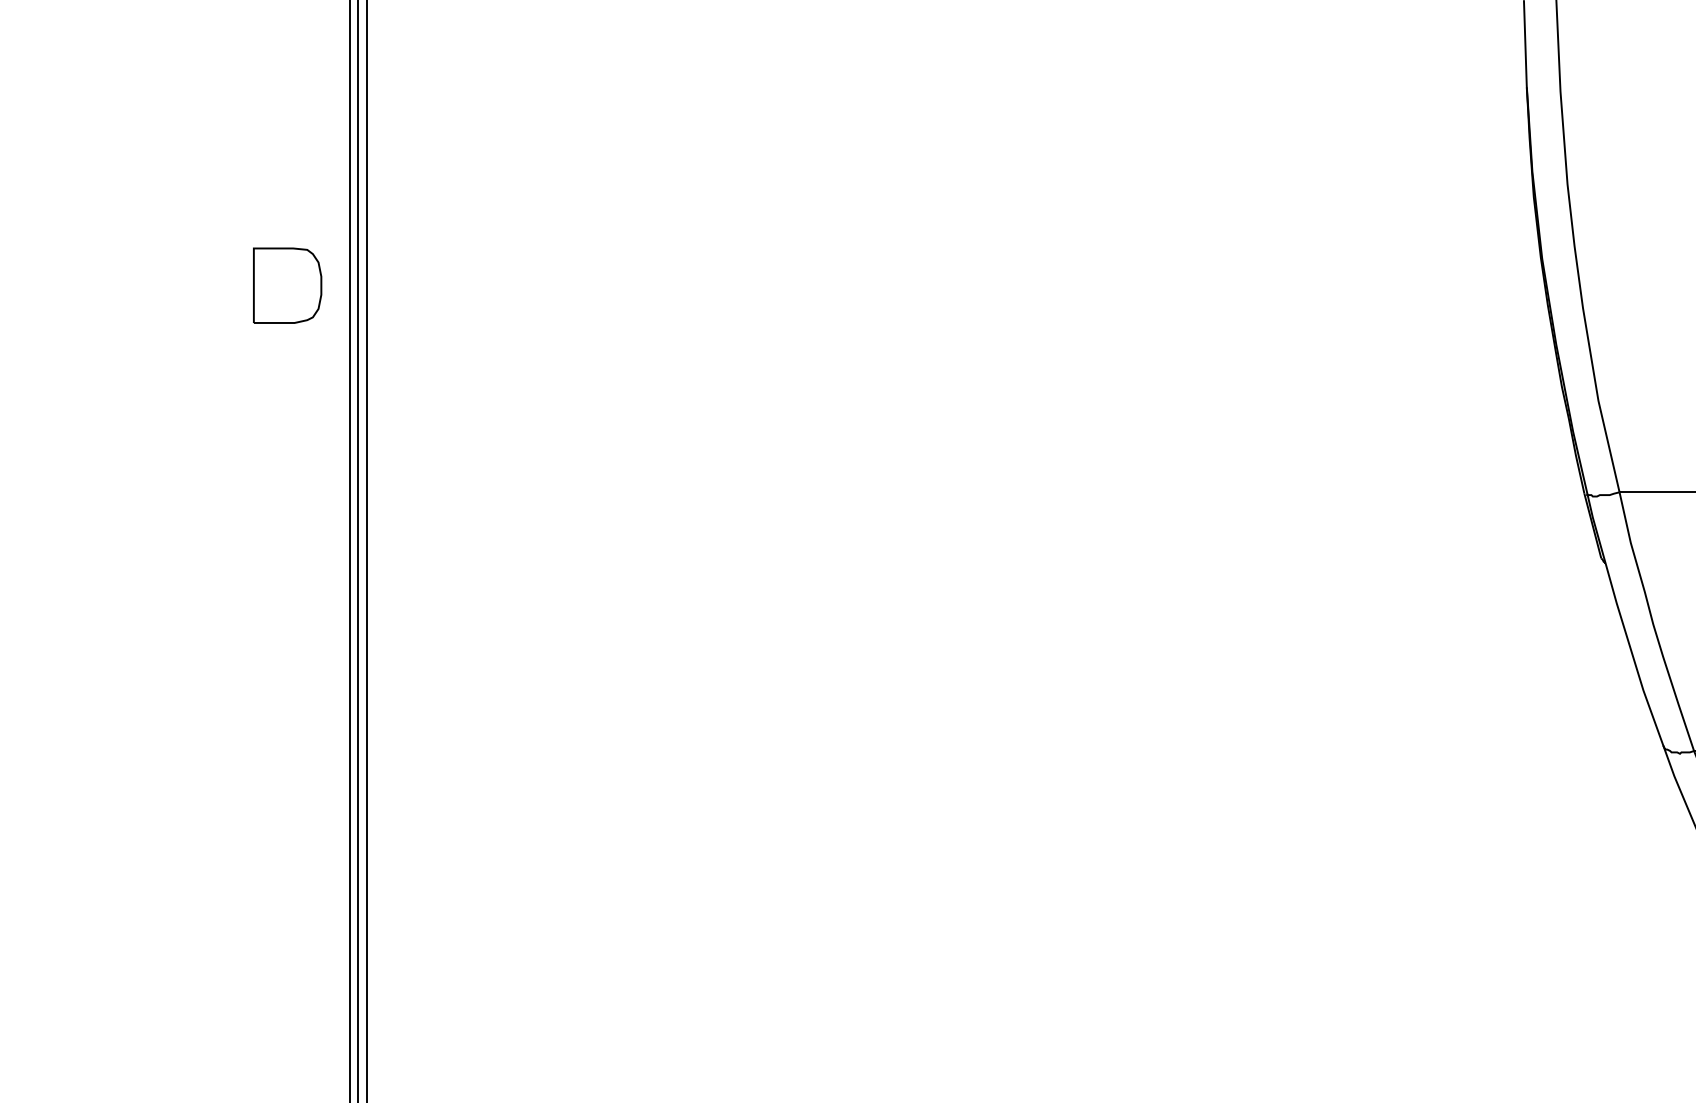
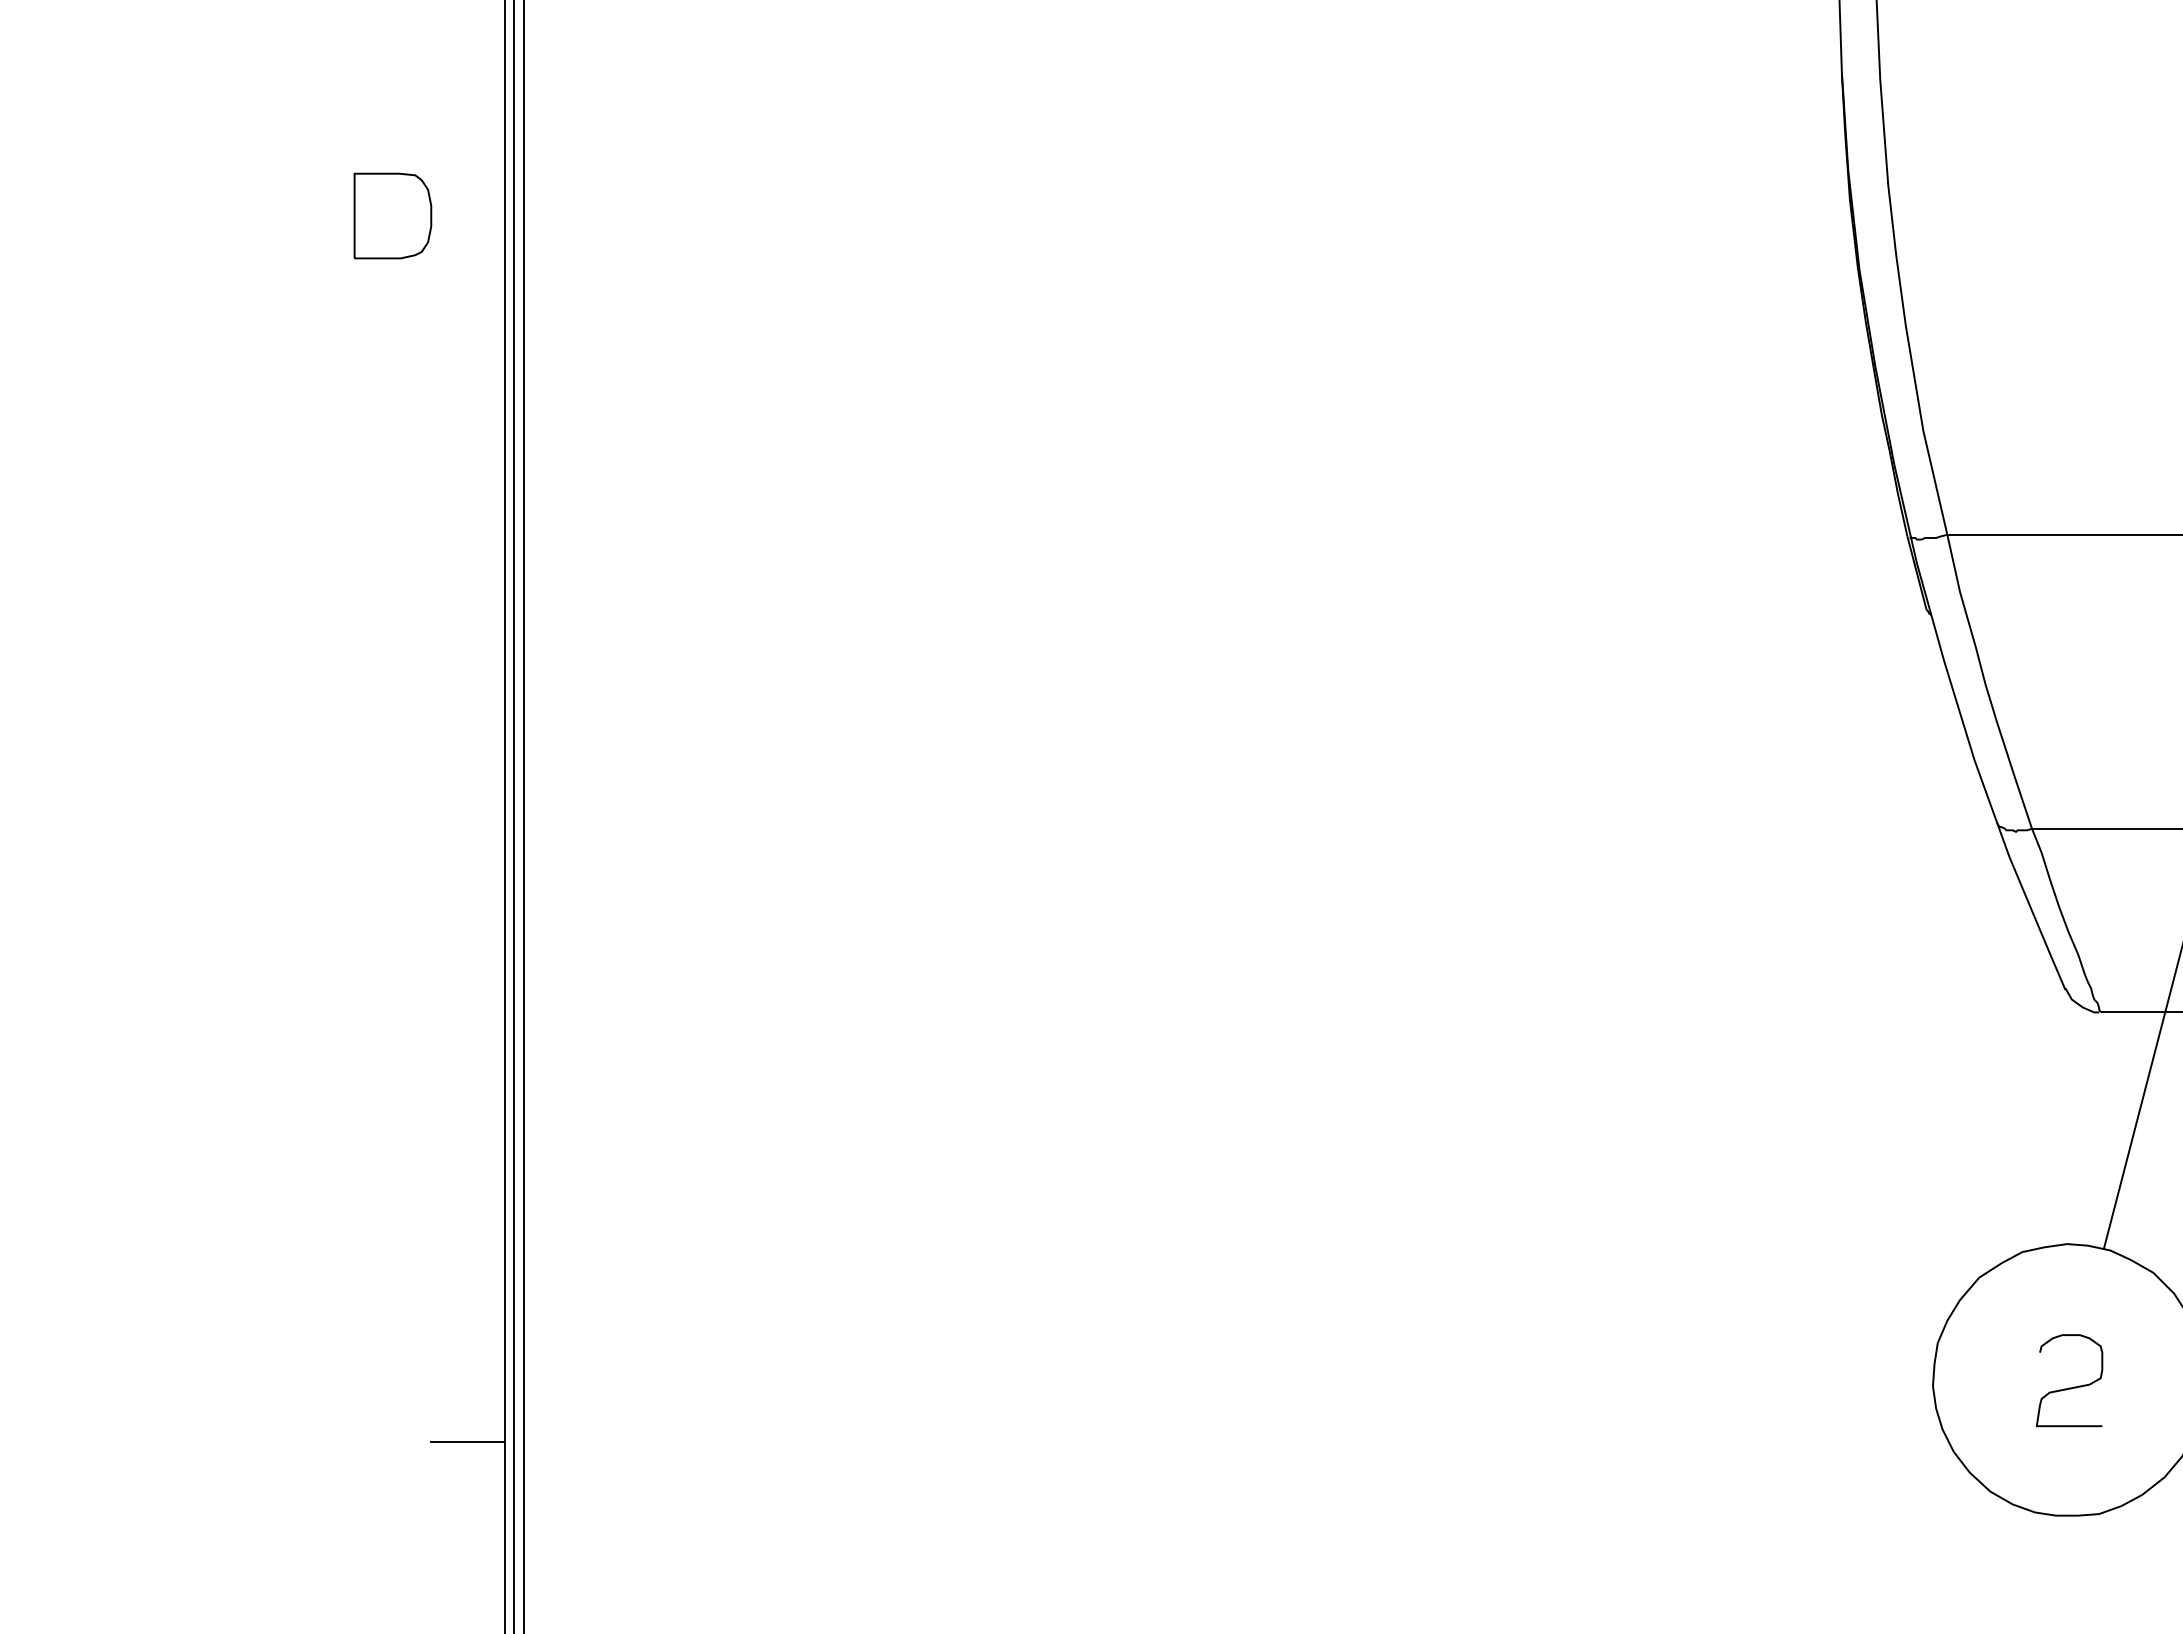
part: (287, 285) -> (392, 215), moved

